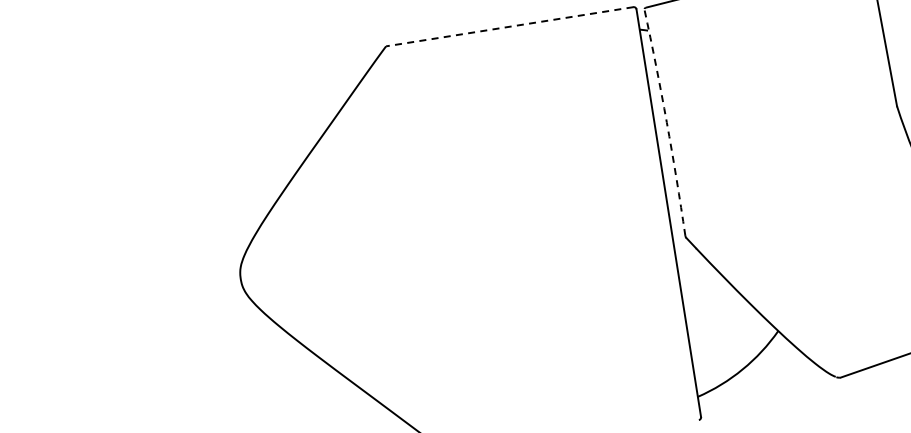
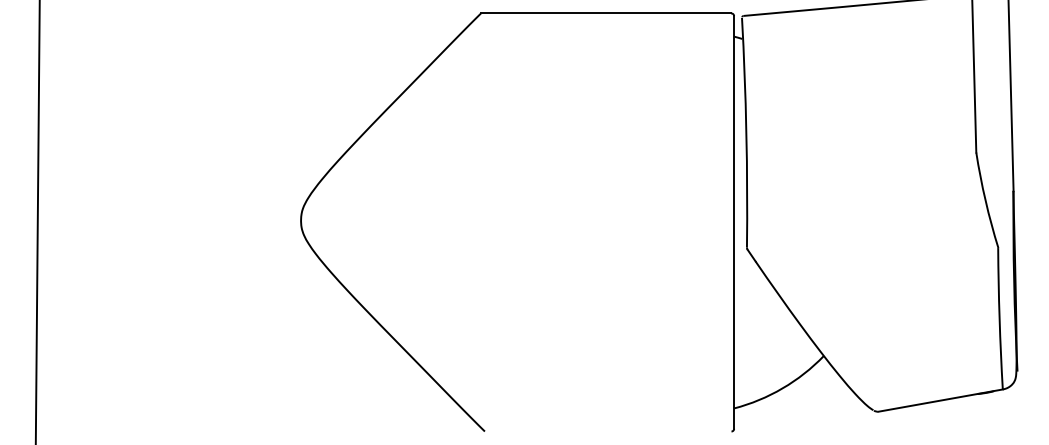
line: (509, 26) -> (605, 13), dashed -> solid
arc: (666, 122) -> (746, 132), dashed -> solid

